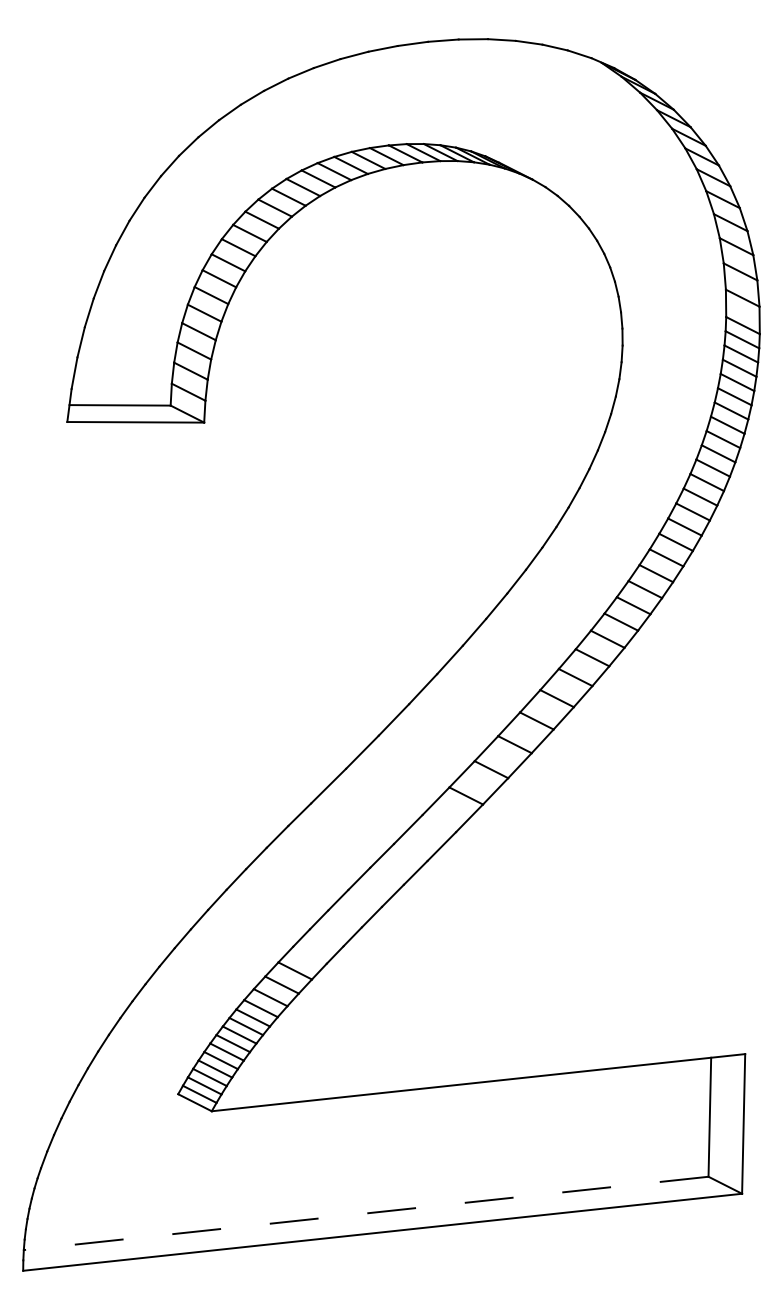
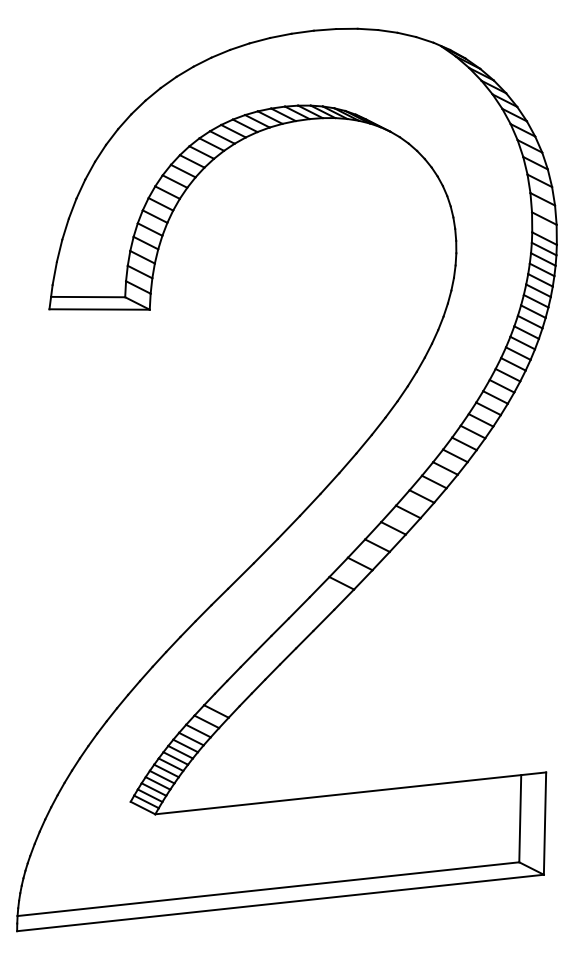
line: (364, 1213) -> (267, 889), dashed -> solid

